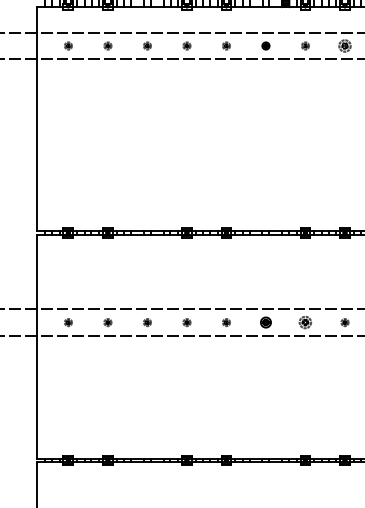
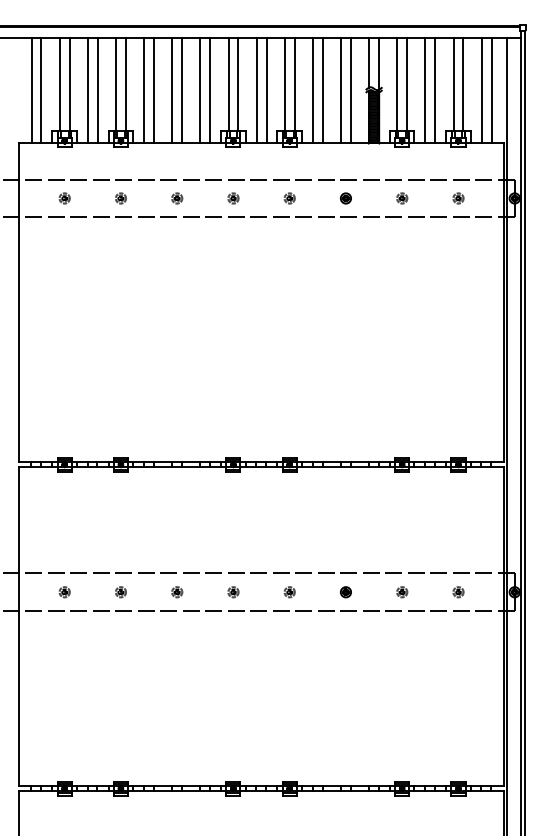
part: (345, 46) -> (458, 198), size x0.62
part: (265, 322) -> (345, 592), size x0.71
part: (305, 322) -> (402, 592), size x0.62

